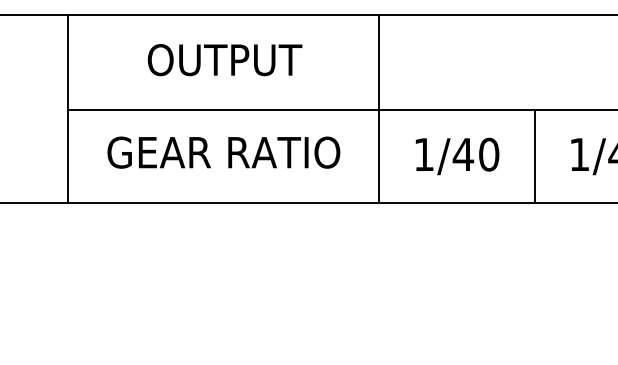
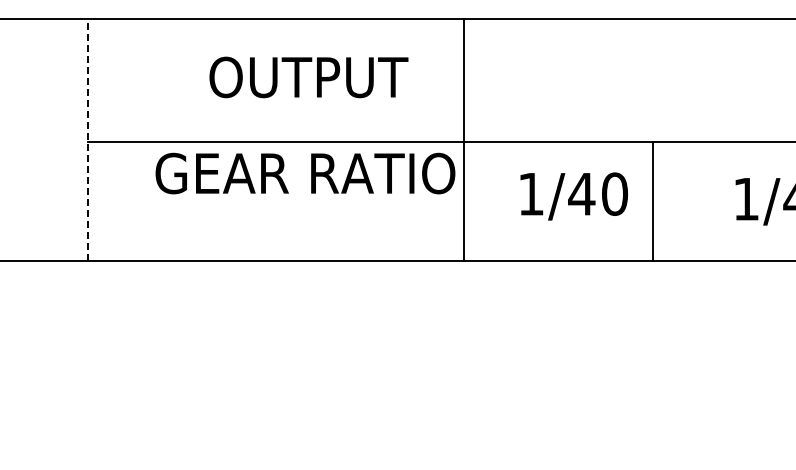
text: (224, 60) -> (308, 77), moved
line: (68, 108) -> (88, 139), solid -> dashed
line: (379, 108) -> (463, 139), moved
text: (223, 152) -> (305, 173), moved
text: (456, 156) -> (573, 196), moved
line: (534, 156) -> (652, 201), moved

